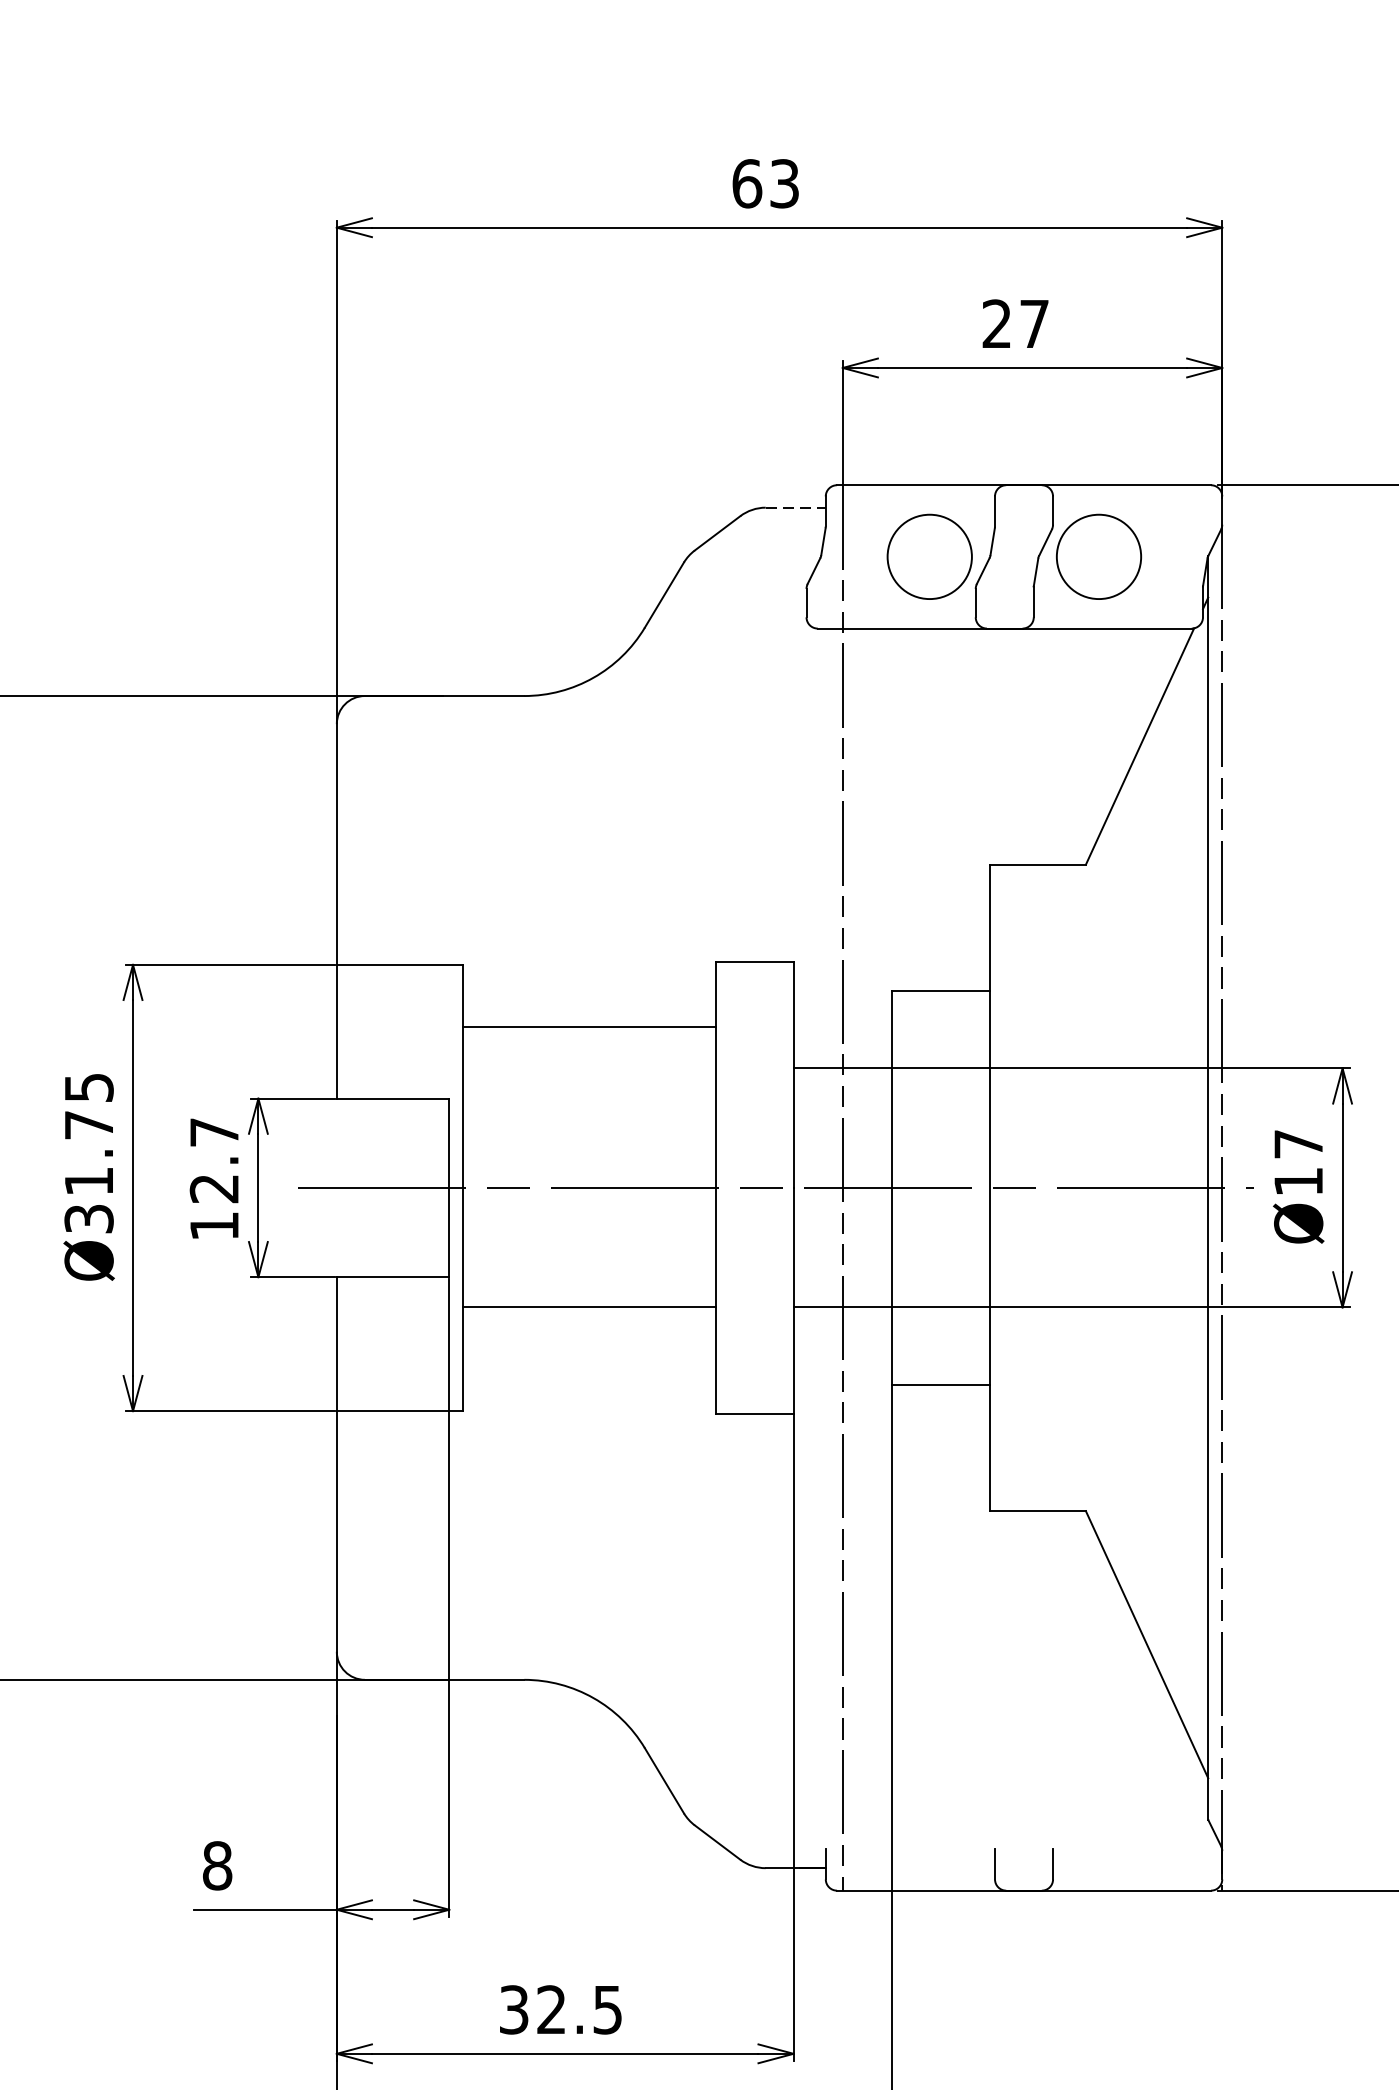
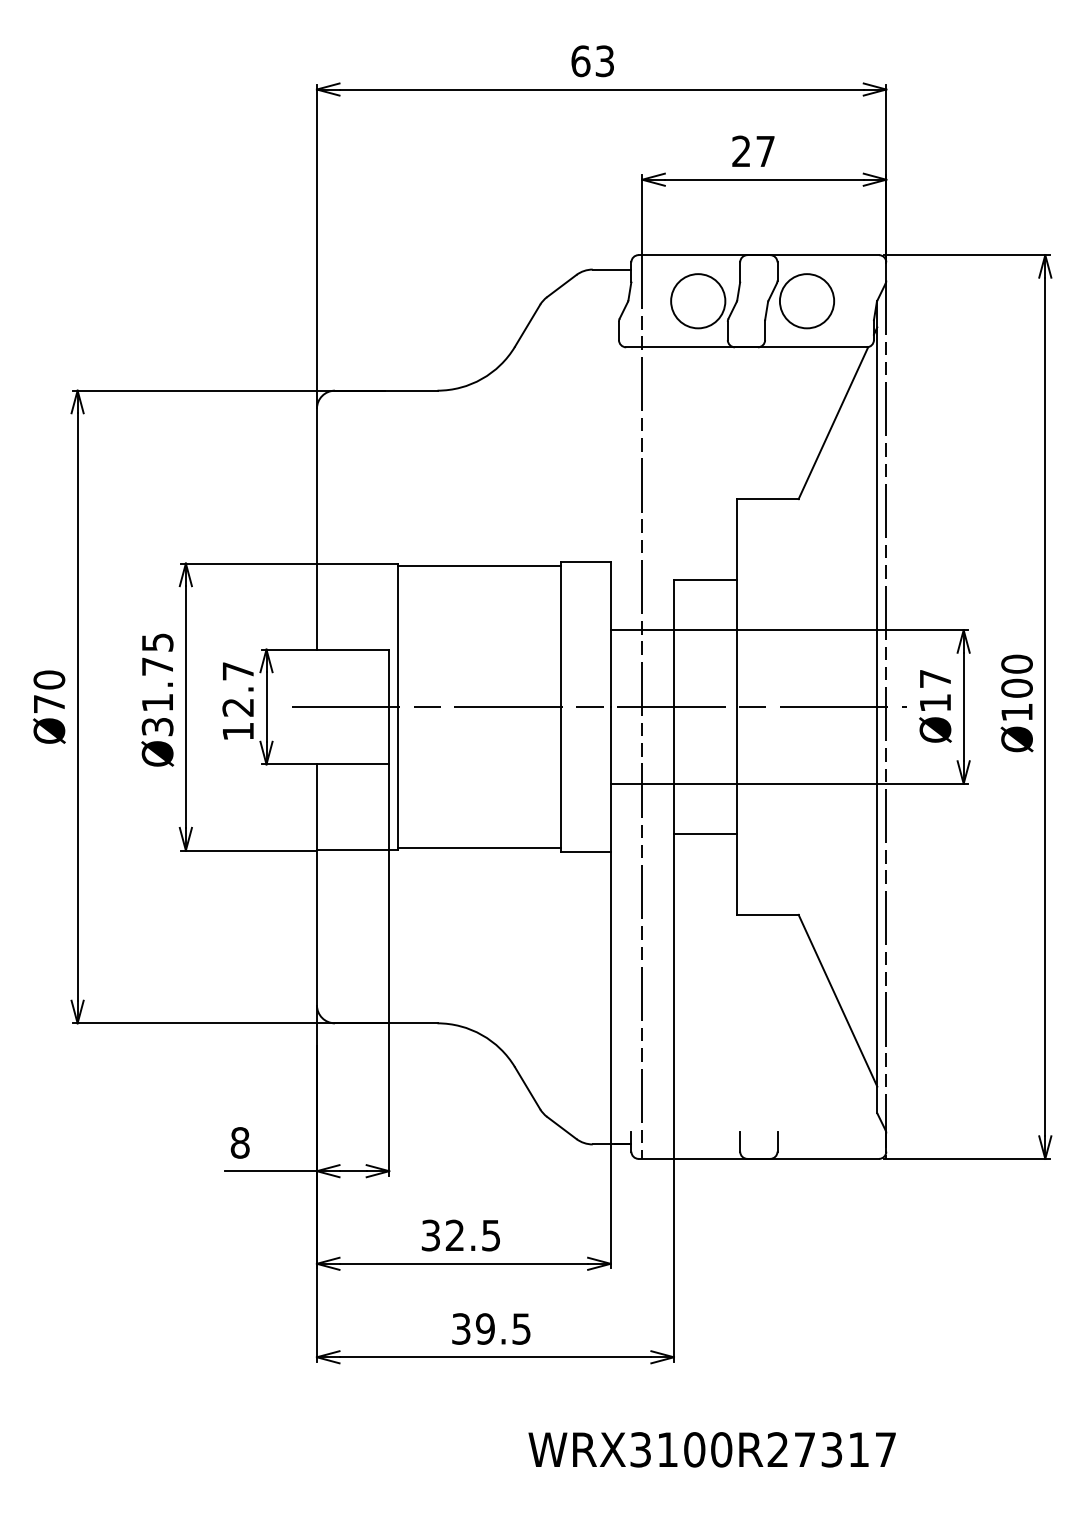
line: (796, 507) -> (612, 269), dashed -> solid
line: (589, 1026) -> (479, 566), moved
line: (589, 1306) -> (479, 847), moved

